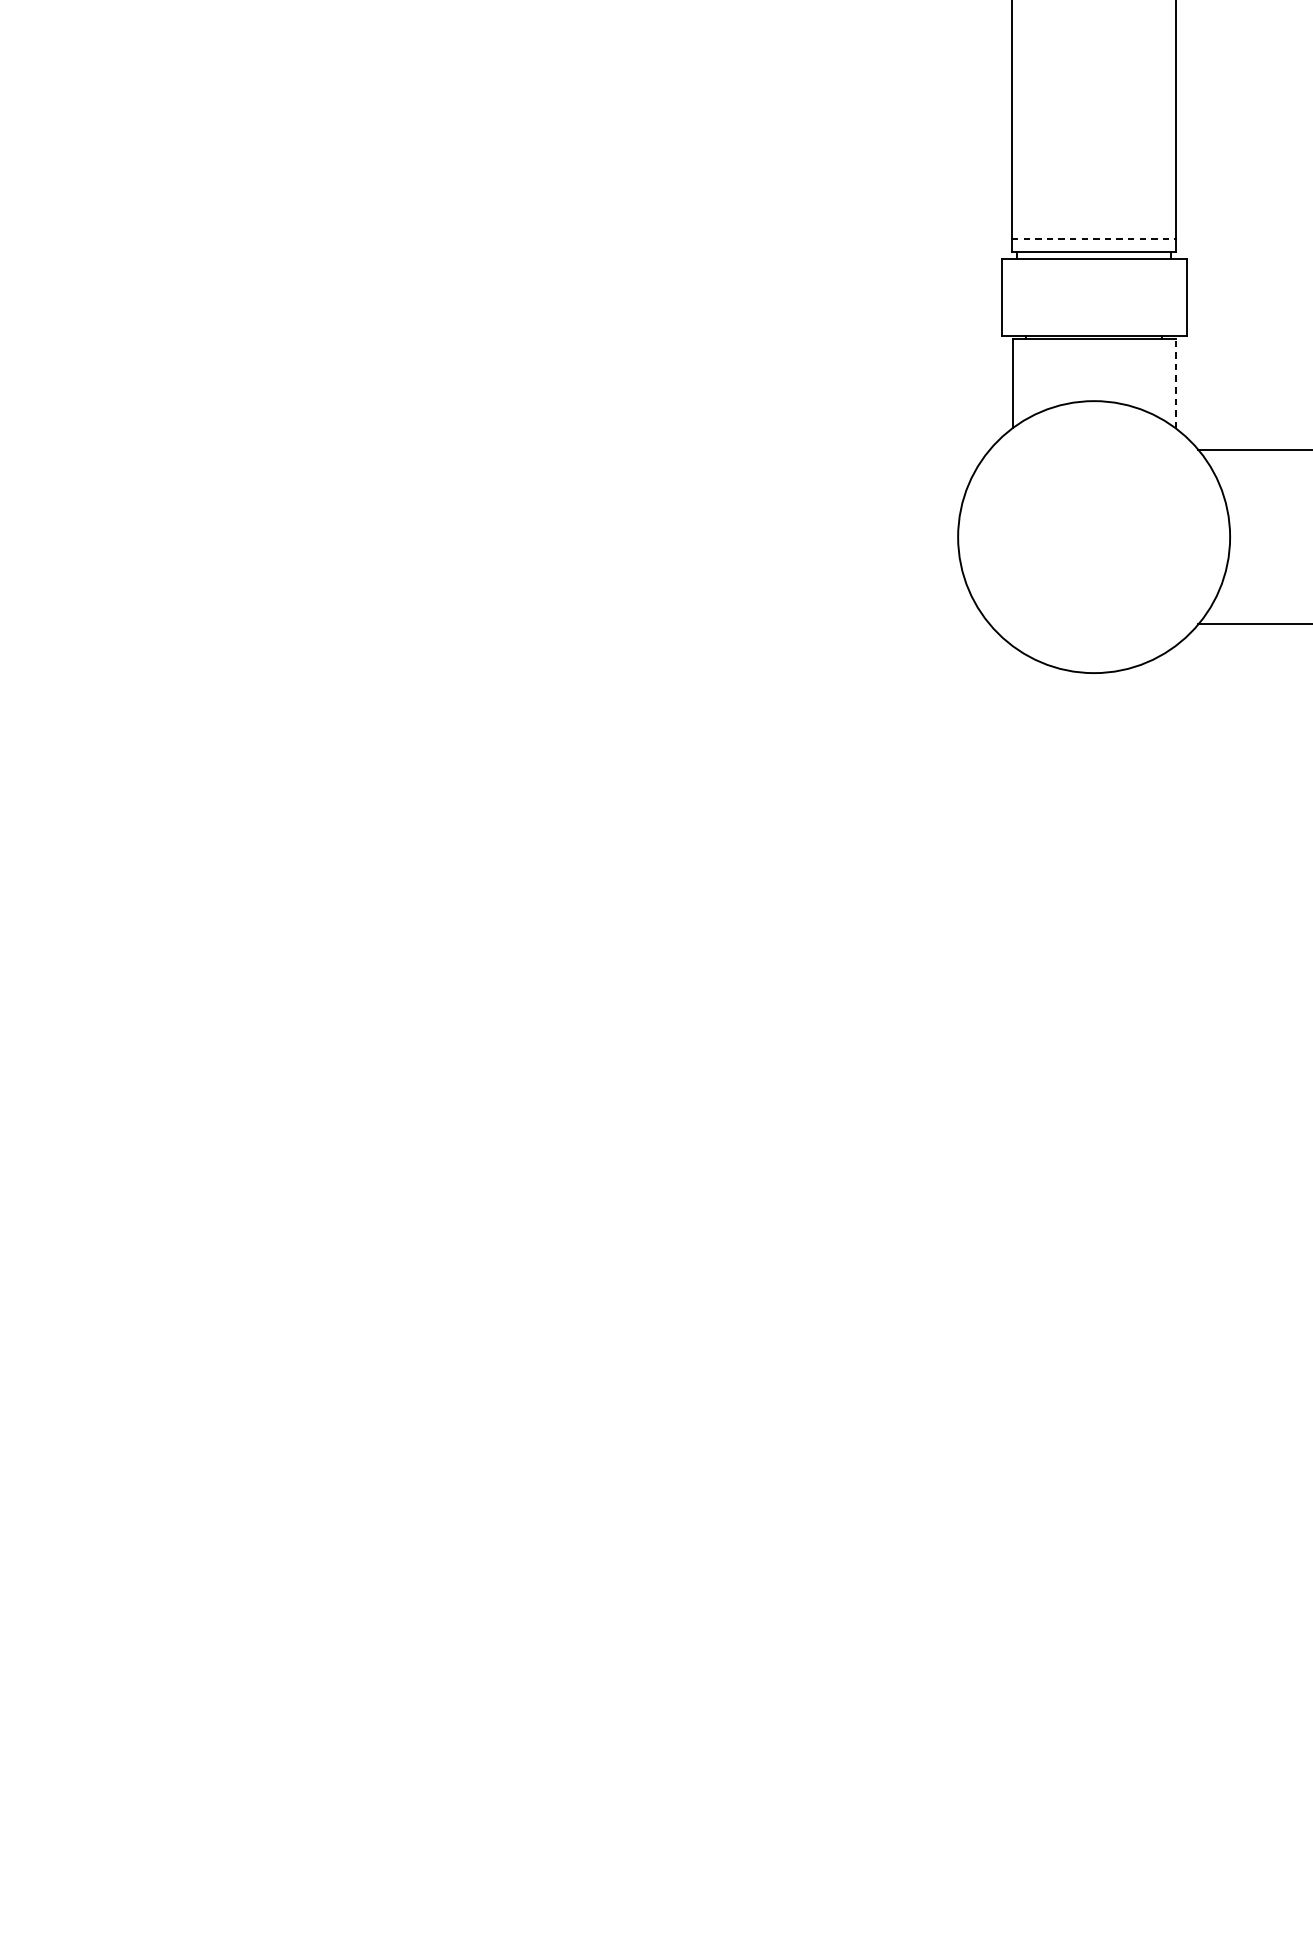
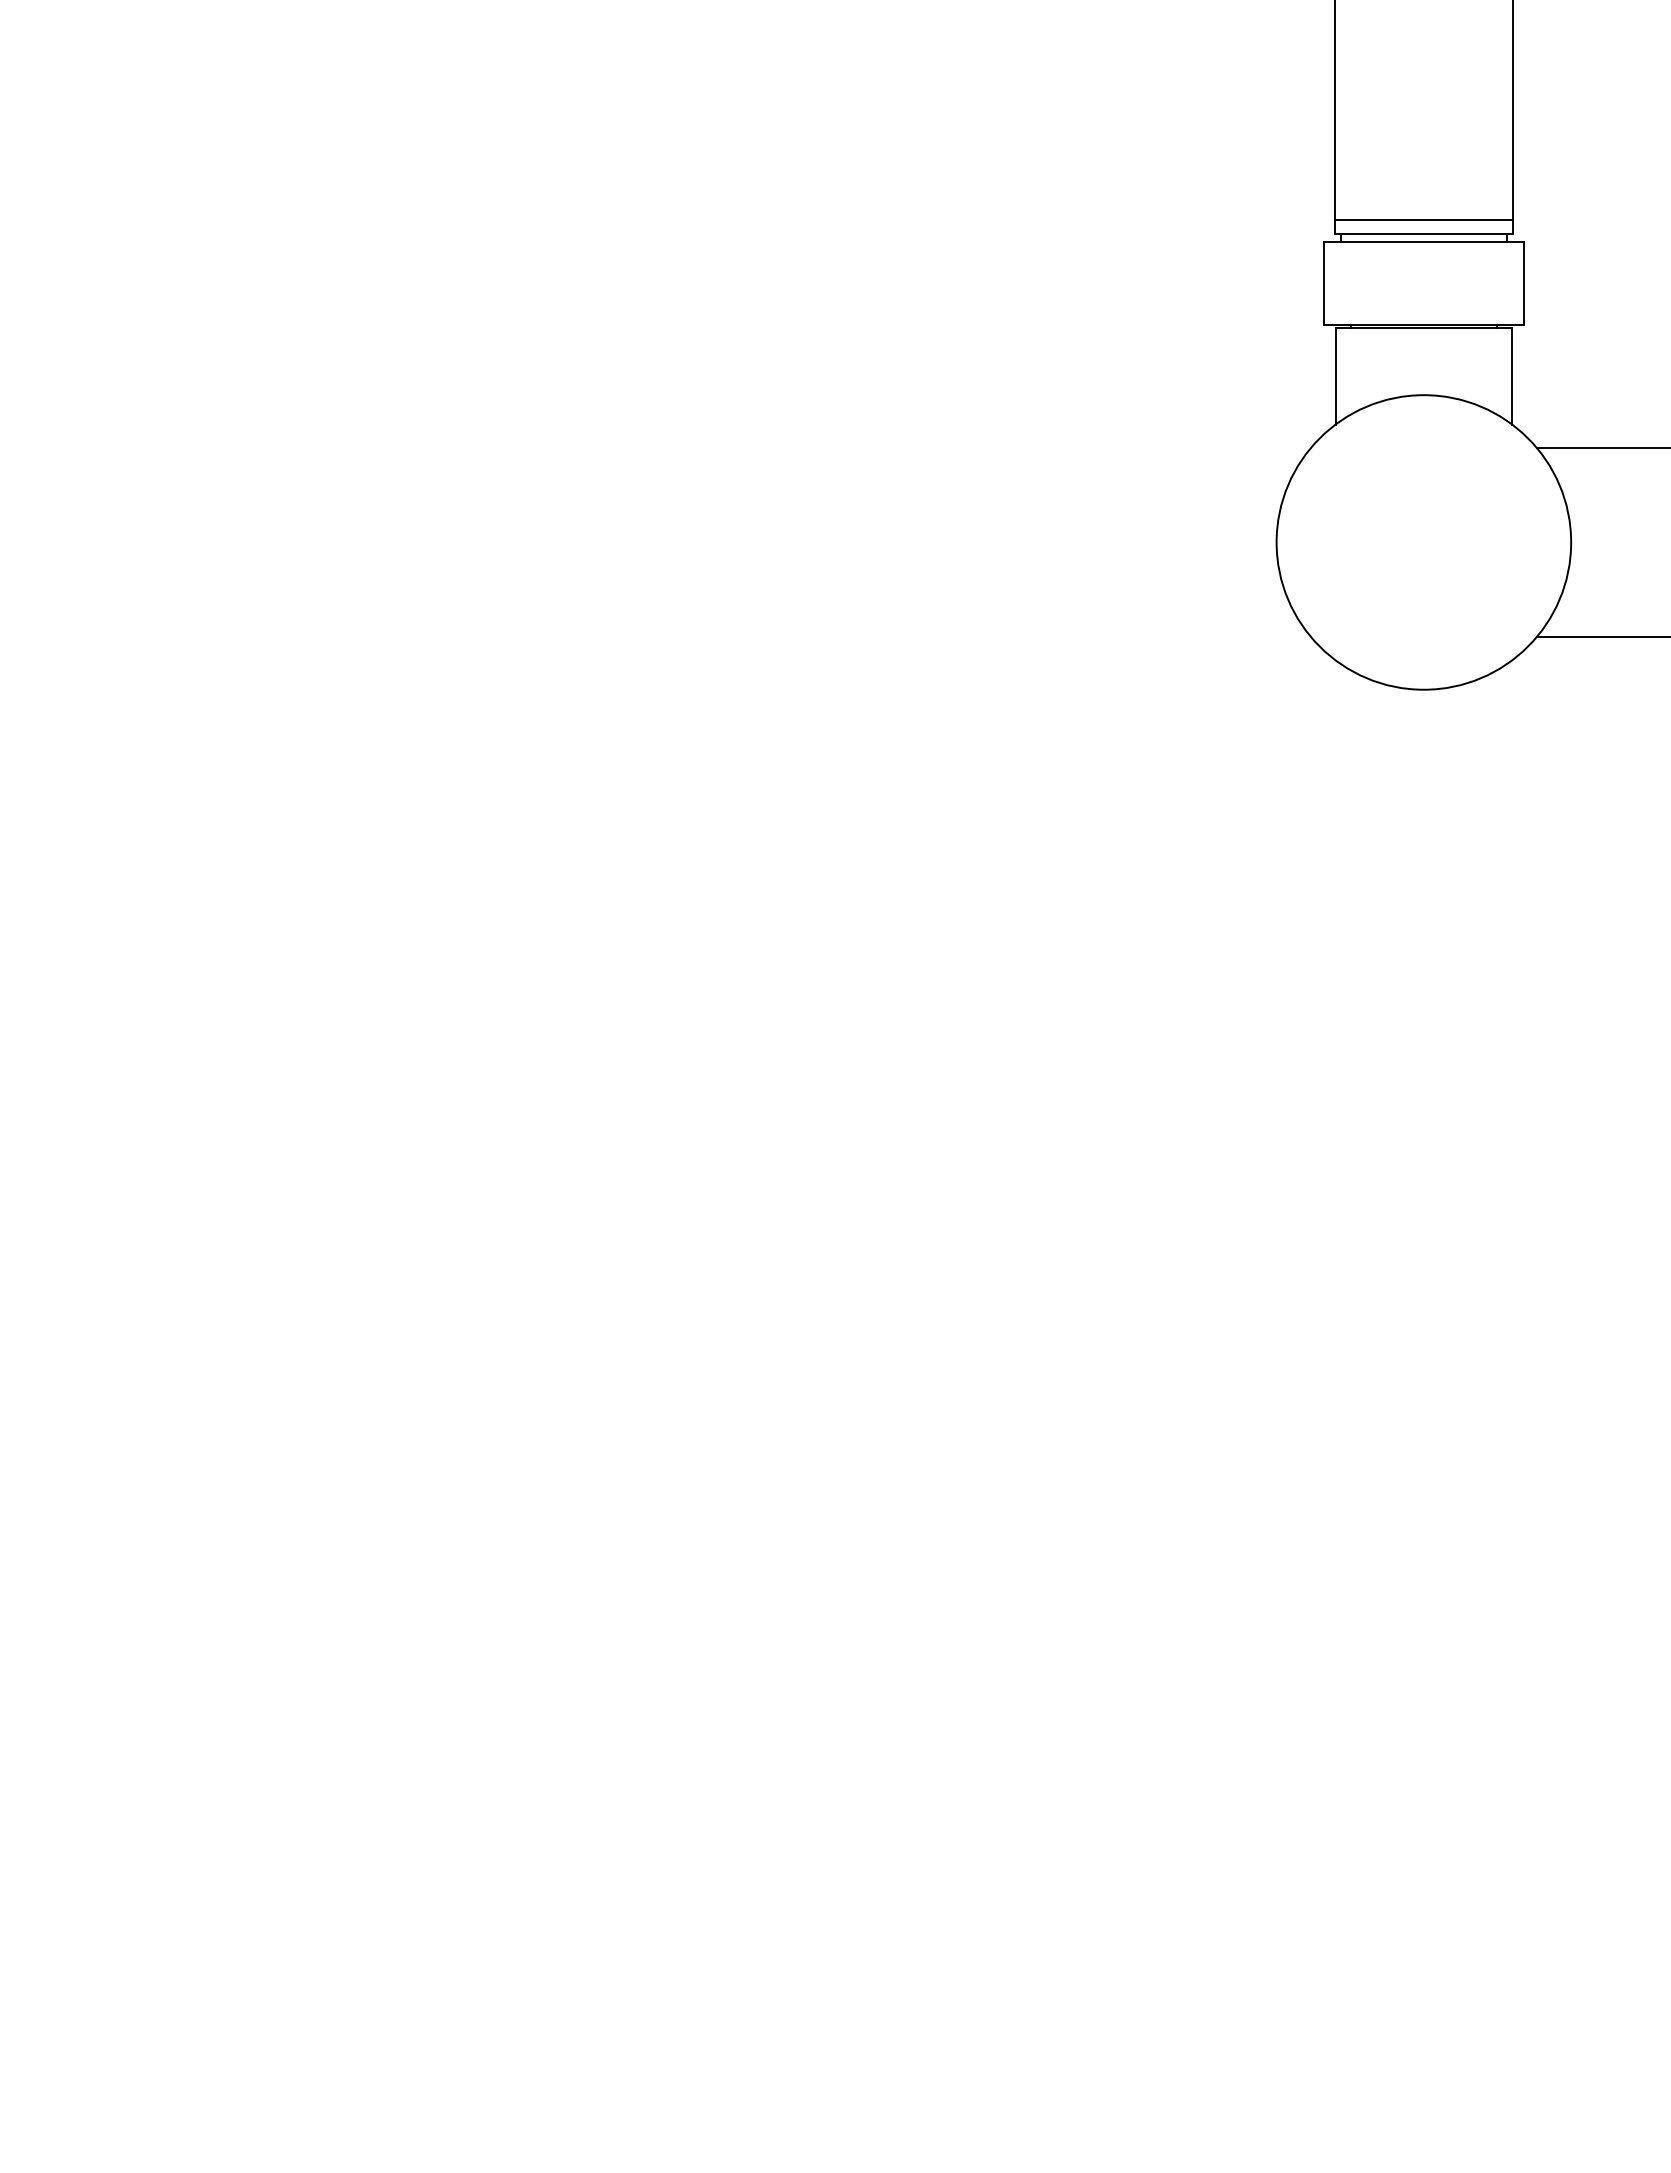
line: (1093, 239) -> (1423, 220), dashed -> solid
line: (1175, 382) -> (1512, 375), dashed -> solid

